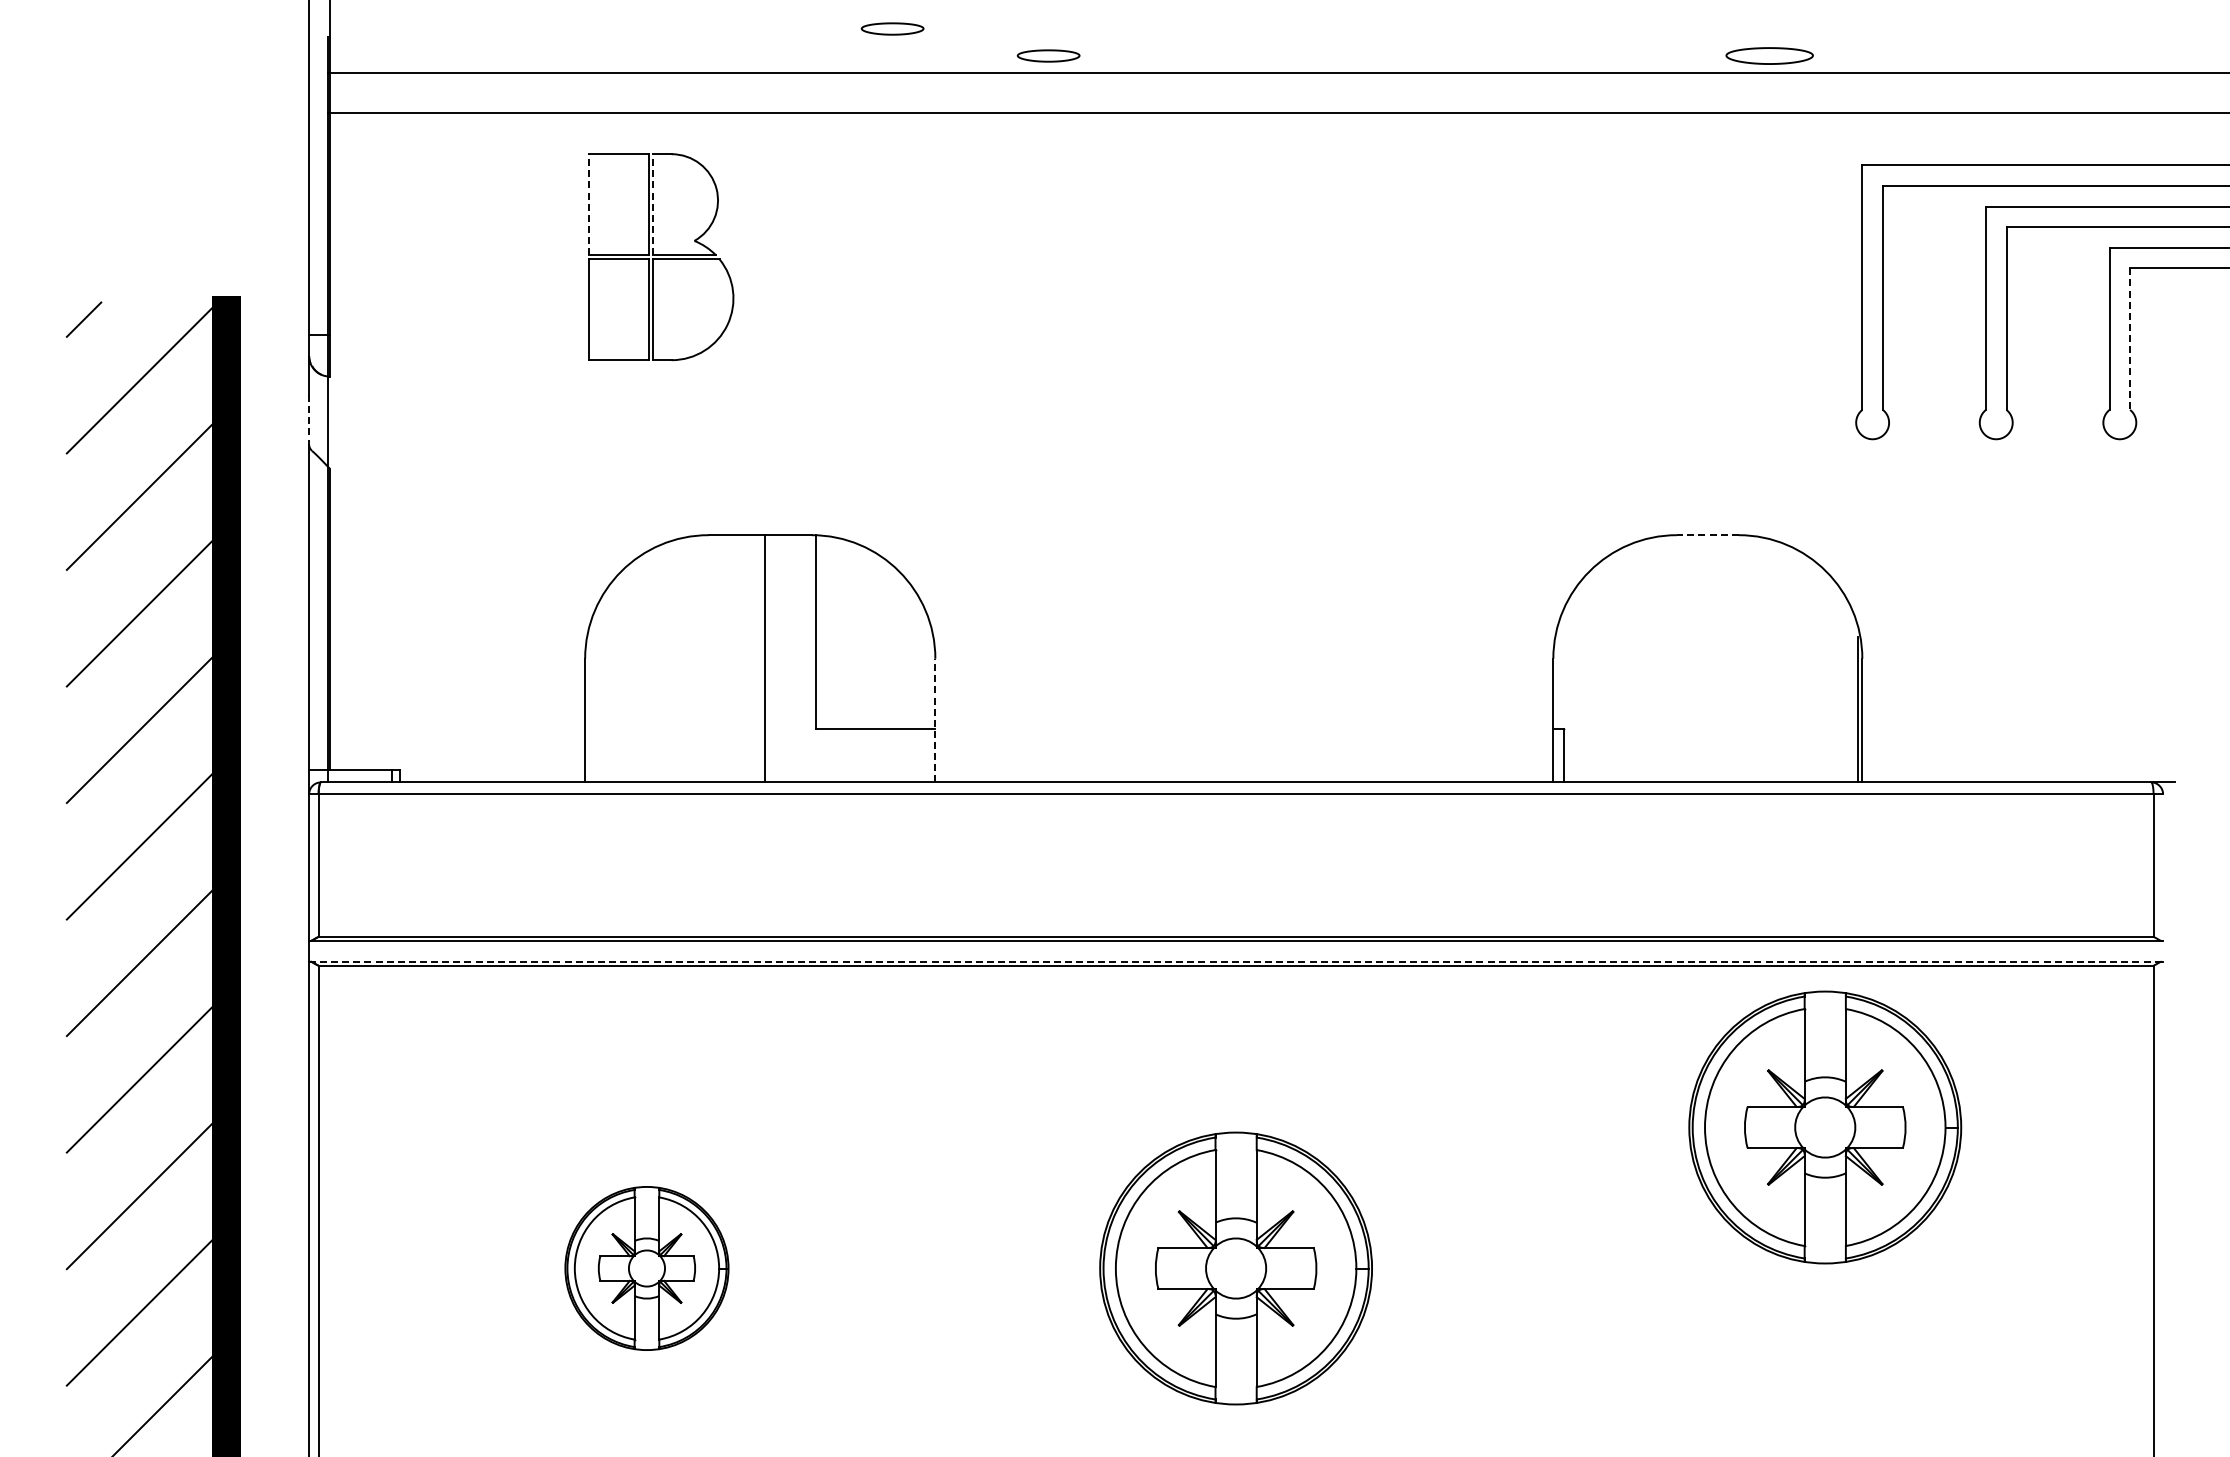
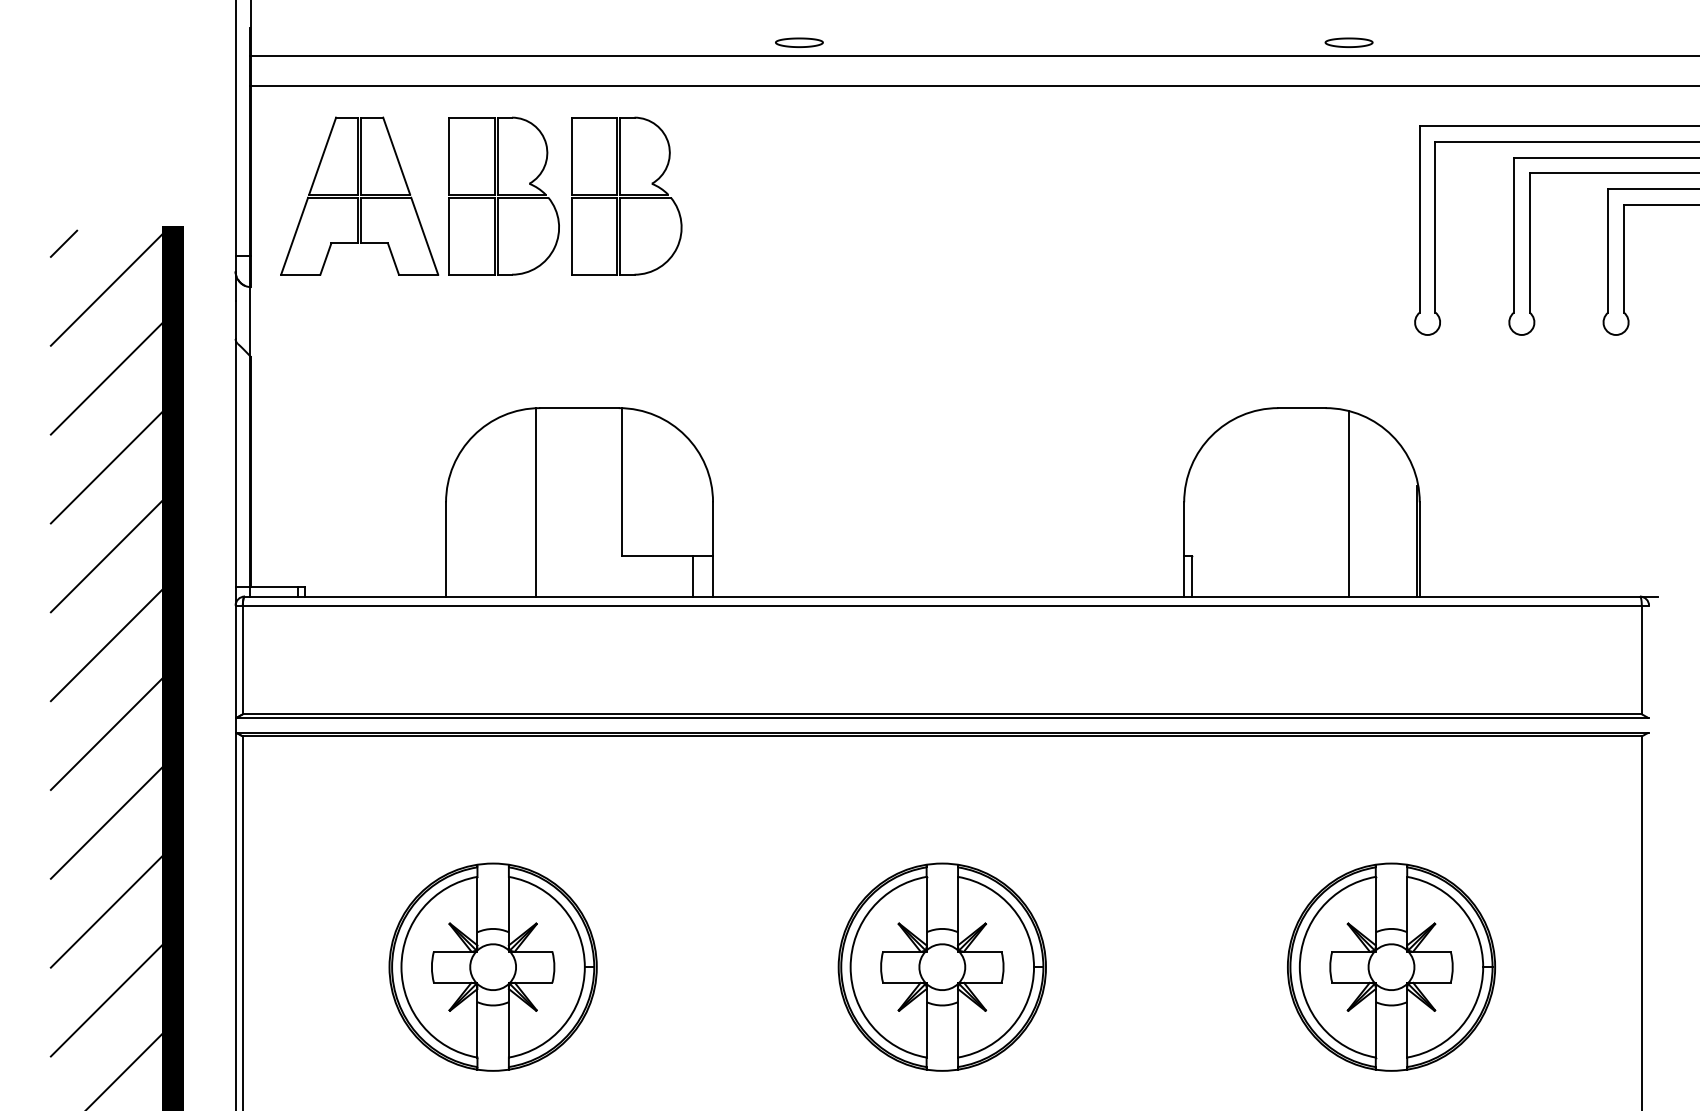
part: (892, 28) -> (680, 21), removed
part: (1769, 55) -> (1348, 42), size x0.71
line: (589, 204) -> (449, 156), dashed -> solid
line: (653, 204) -> (498, 156), dashed -> solid
part: (471, 257) -> (359, 196), added
part: (821, 257) -> (626, 196), added
line: (2130, 339) -> (1624, 258), dashed -> solid
line: (309, 419) -> (235, 319), dashed -> solid
line: (1707, 535) -> (1301, 408), dashed -> solid
line: (764, 658) -> (535, 502), moved
line: (1769, 660) -> (1348, 503), added
line: (935, 720) -> (713, 549), dashed -> solid
line: (908, 755) -> (692, 576), added
line: (1236, 961) -> (942, 733), dashed -> solid
part: (1825, 1127) -> (1391, 967), moved
part: (646, 1268) -> (492, 967), size x1.67

